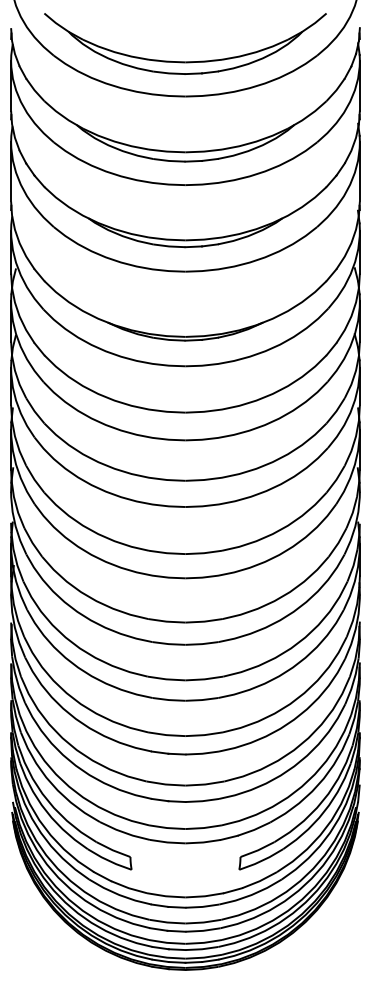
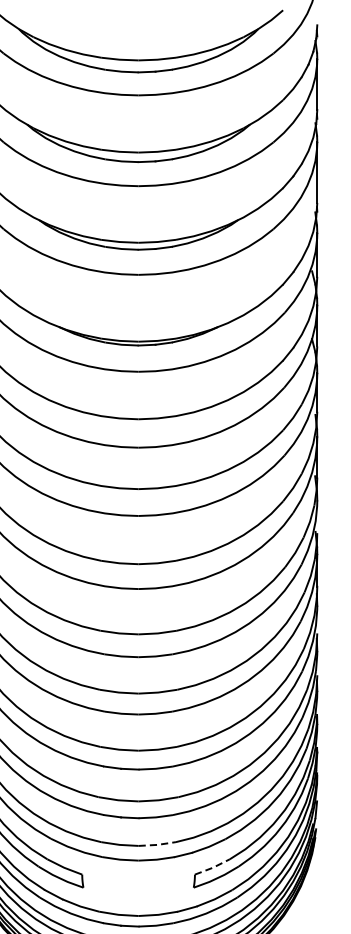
line: (204, 828) -> (158, 845), solid -> dashed
line: (258, 850) -> (213, 867), solid -> dashed

